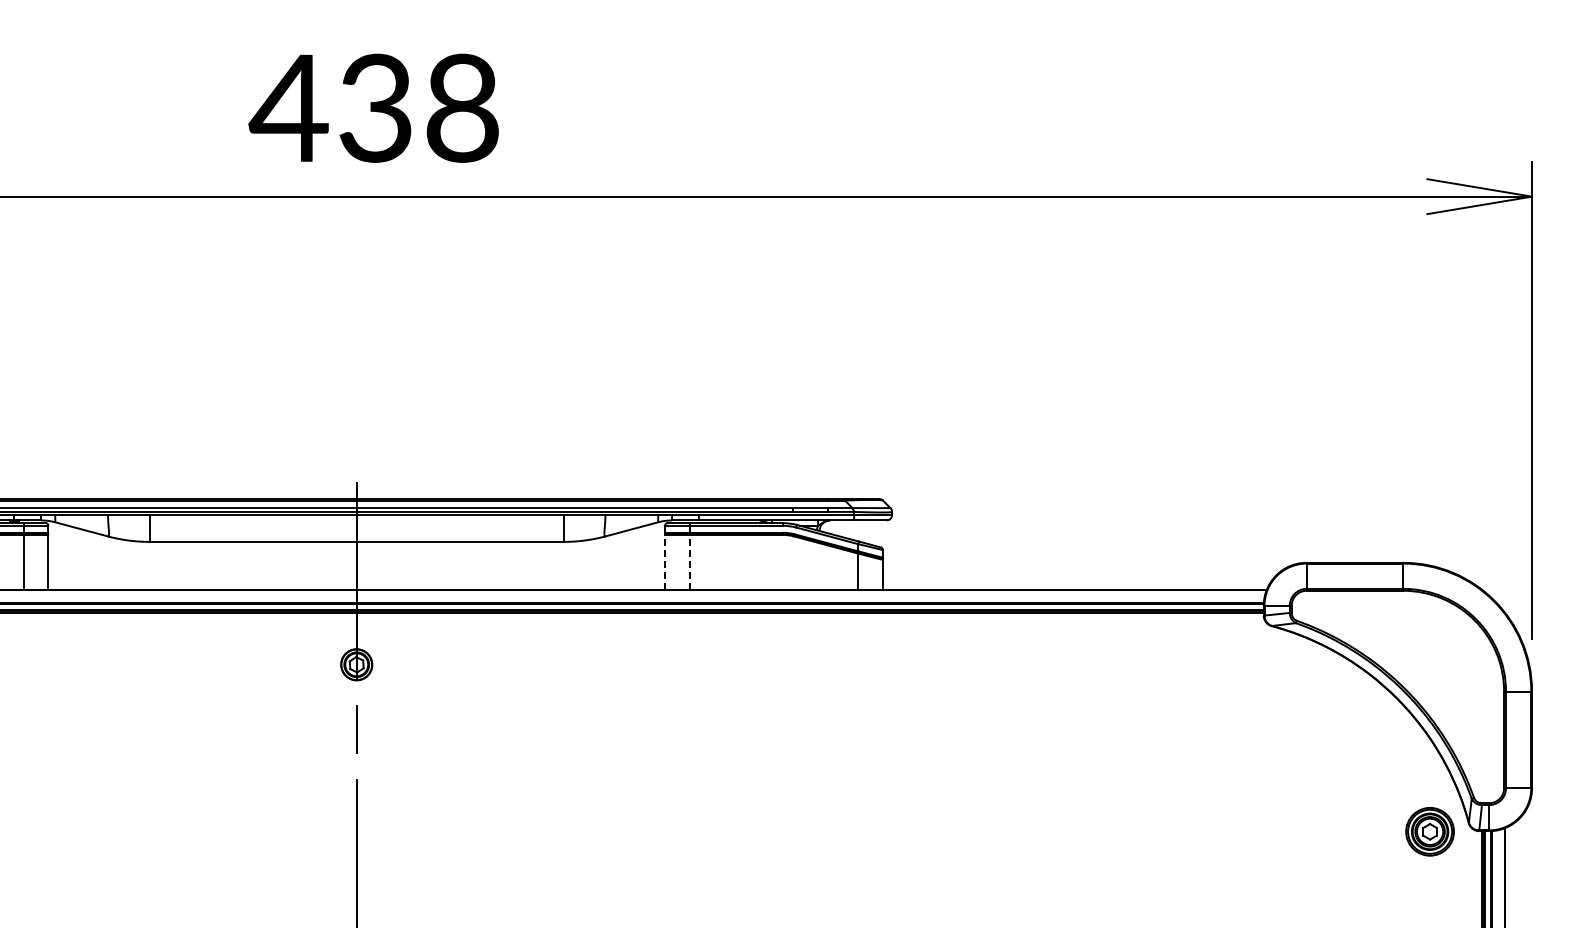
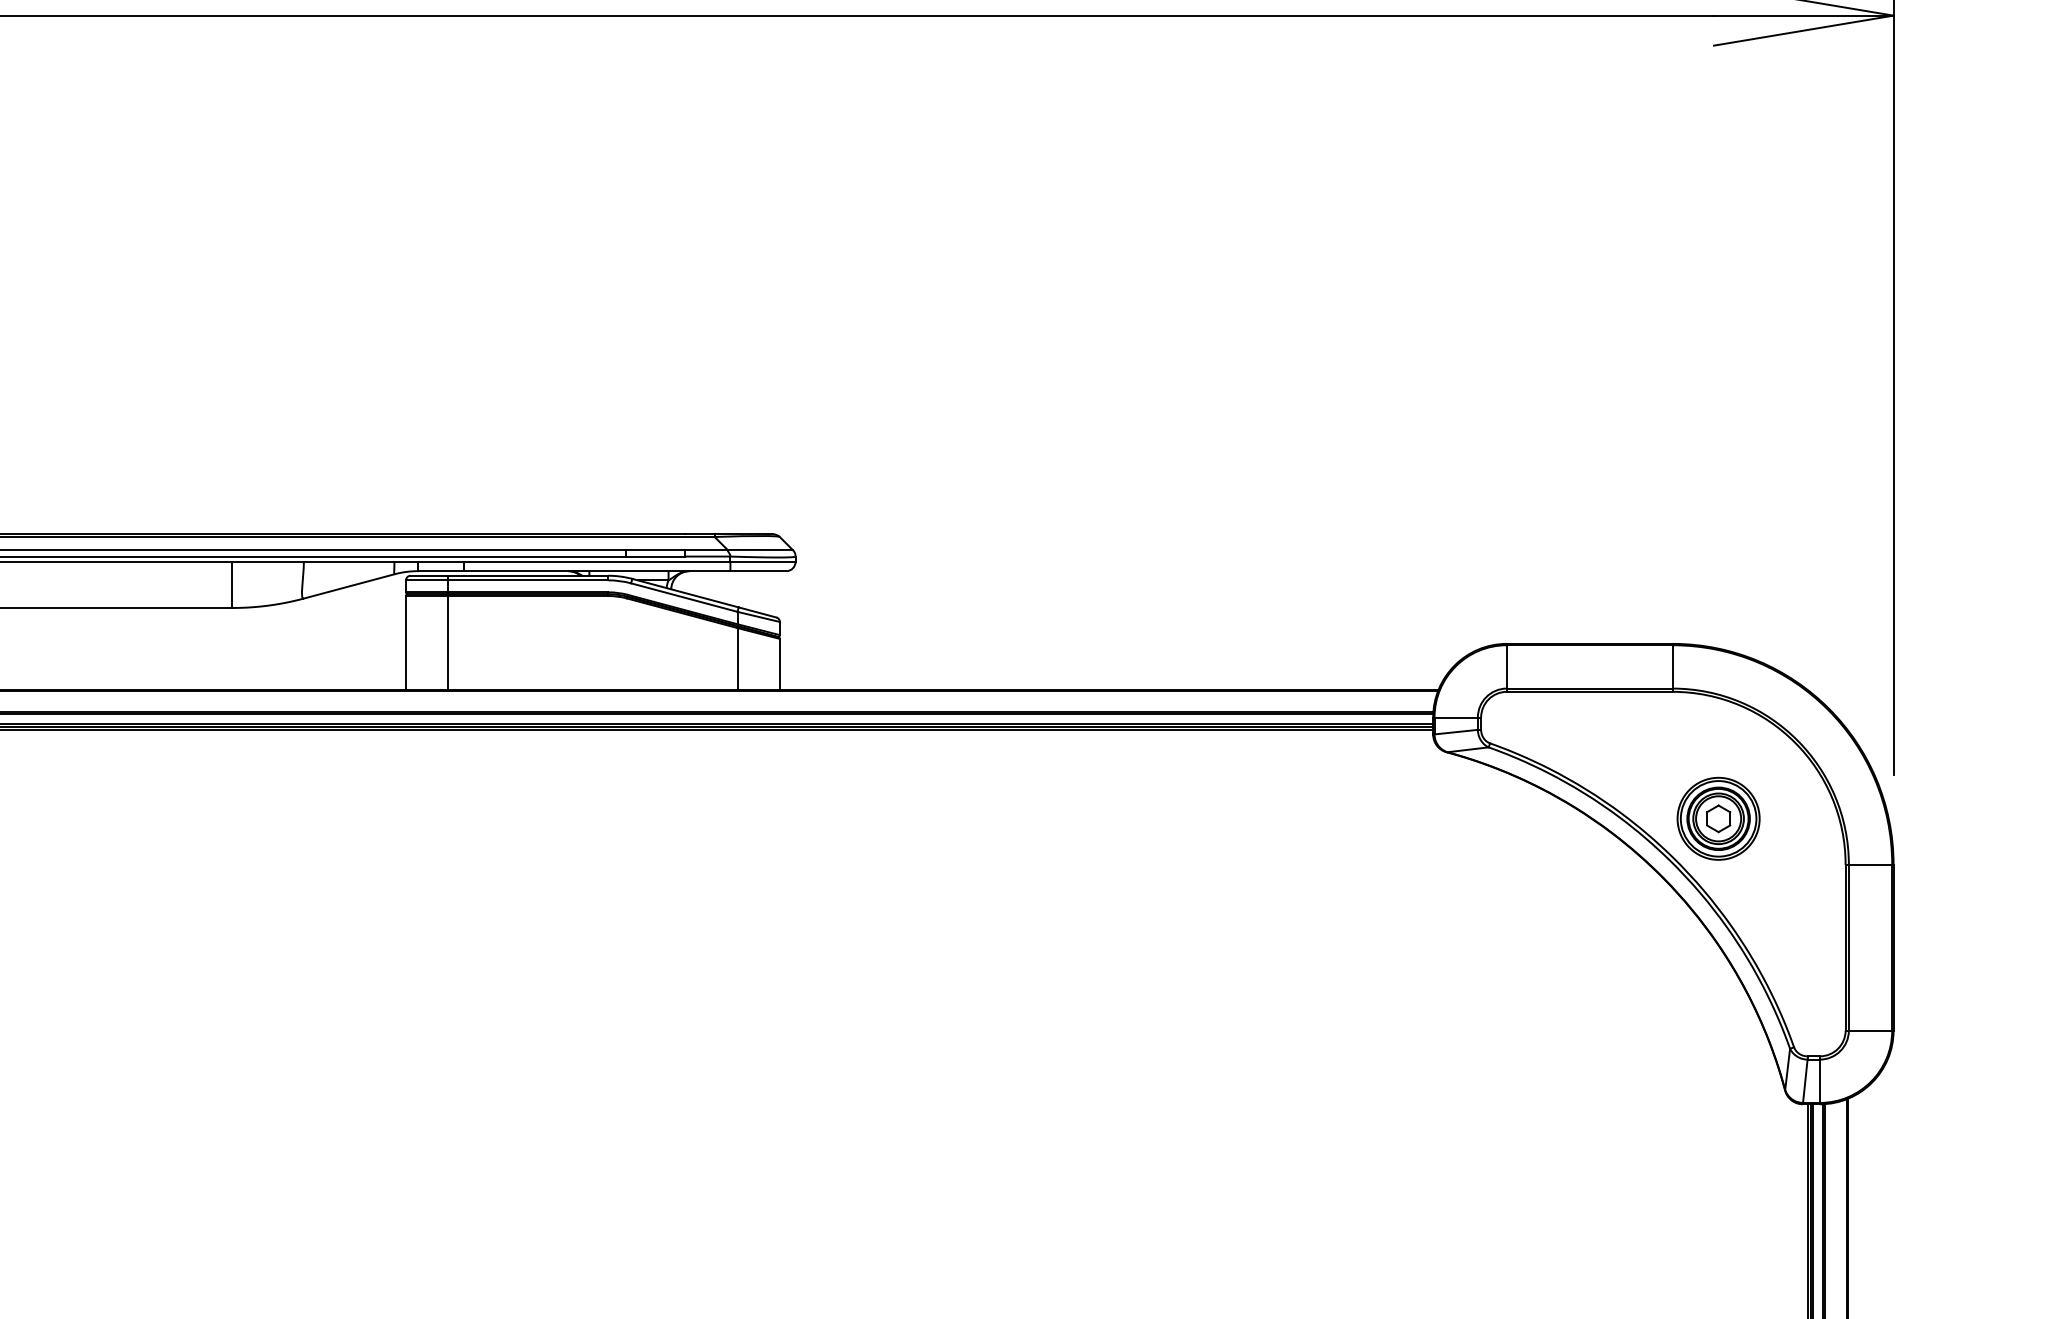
line: (665, 561) -> (406, 641), dashed -> solid
line: (689, 561) -> (447, 641), dashed -> solid
part: (1429, 831) -> (1717, 818), moved

